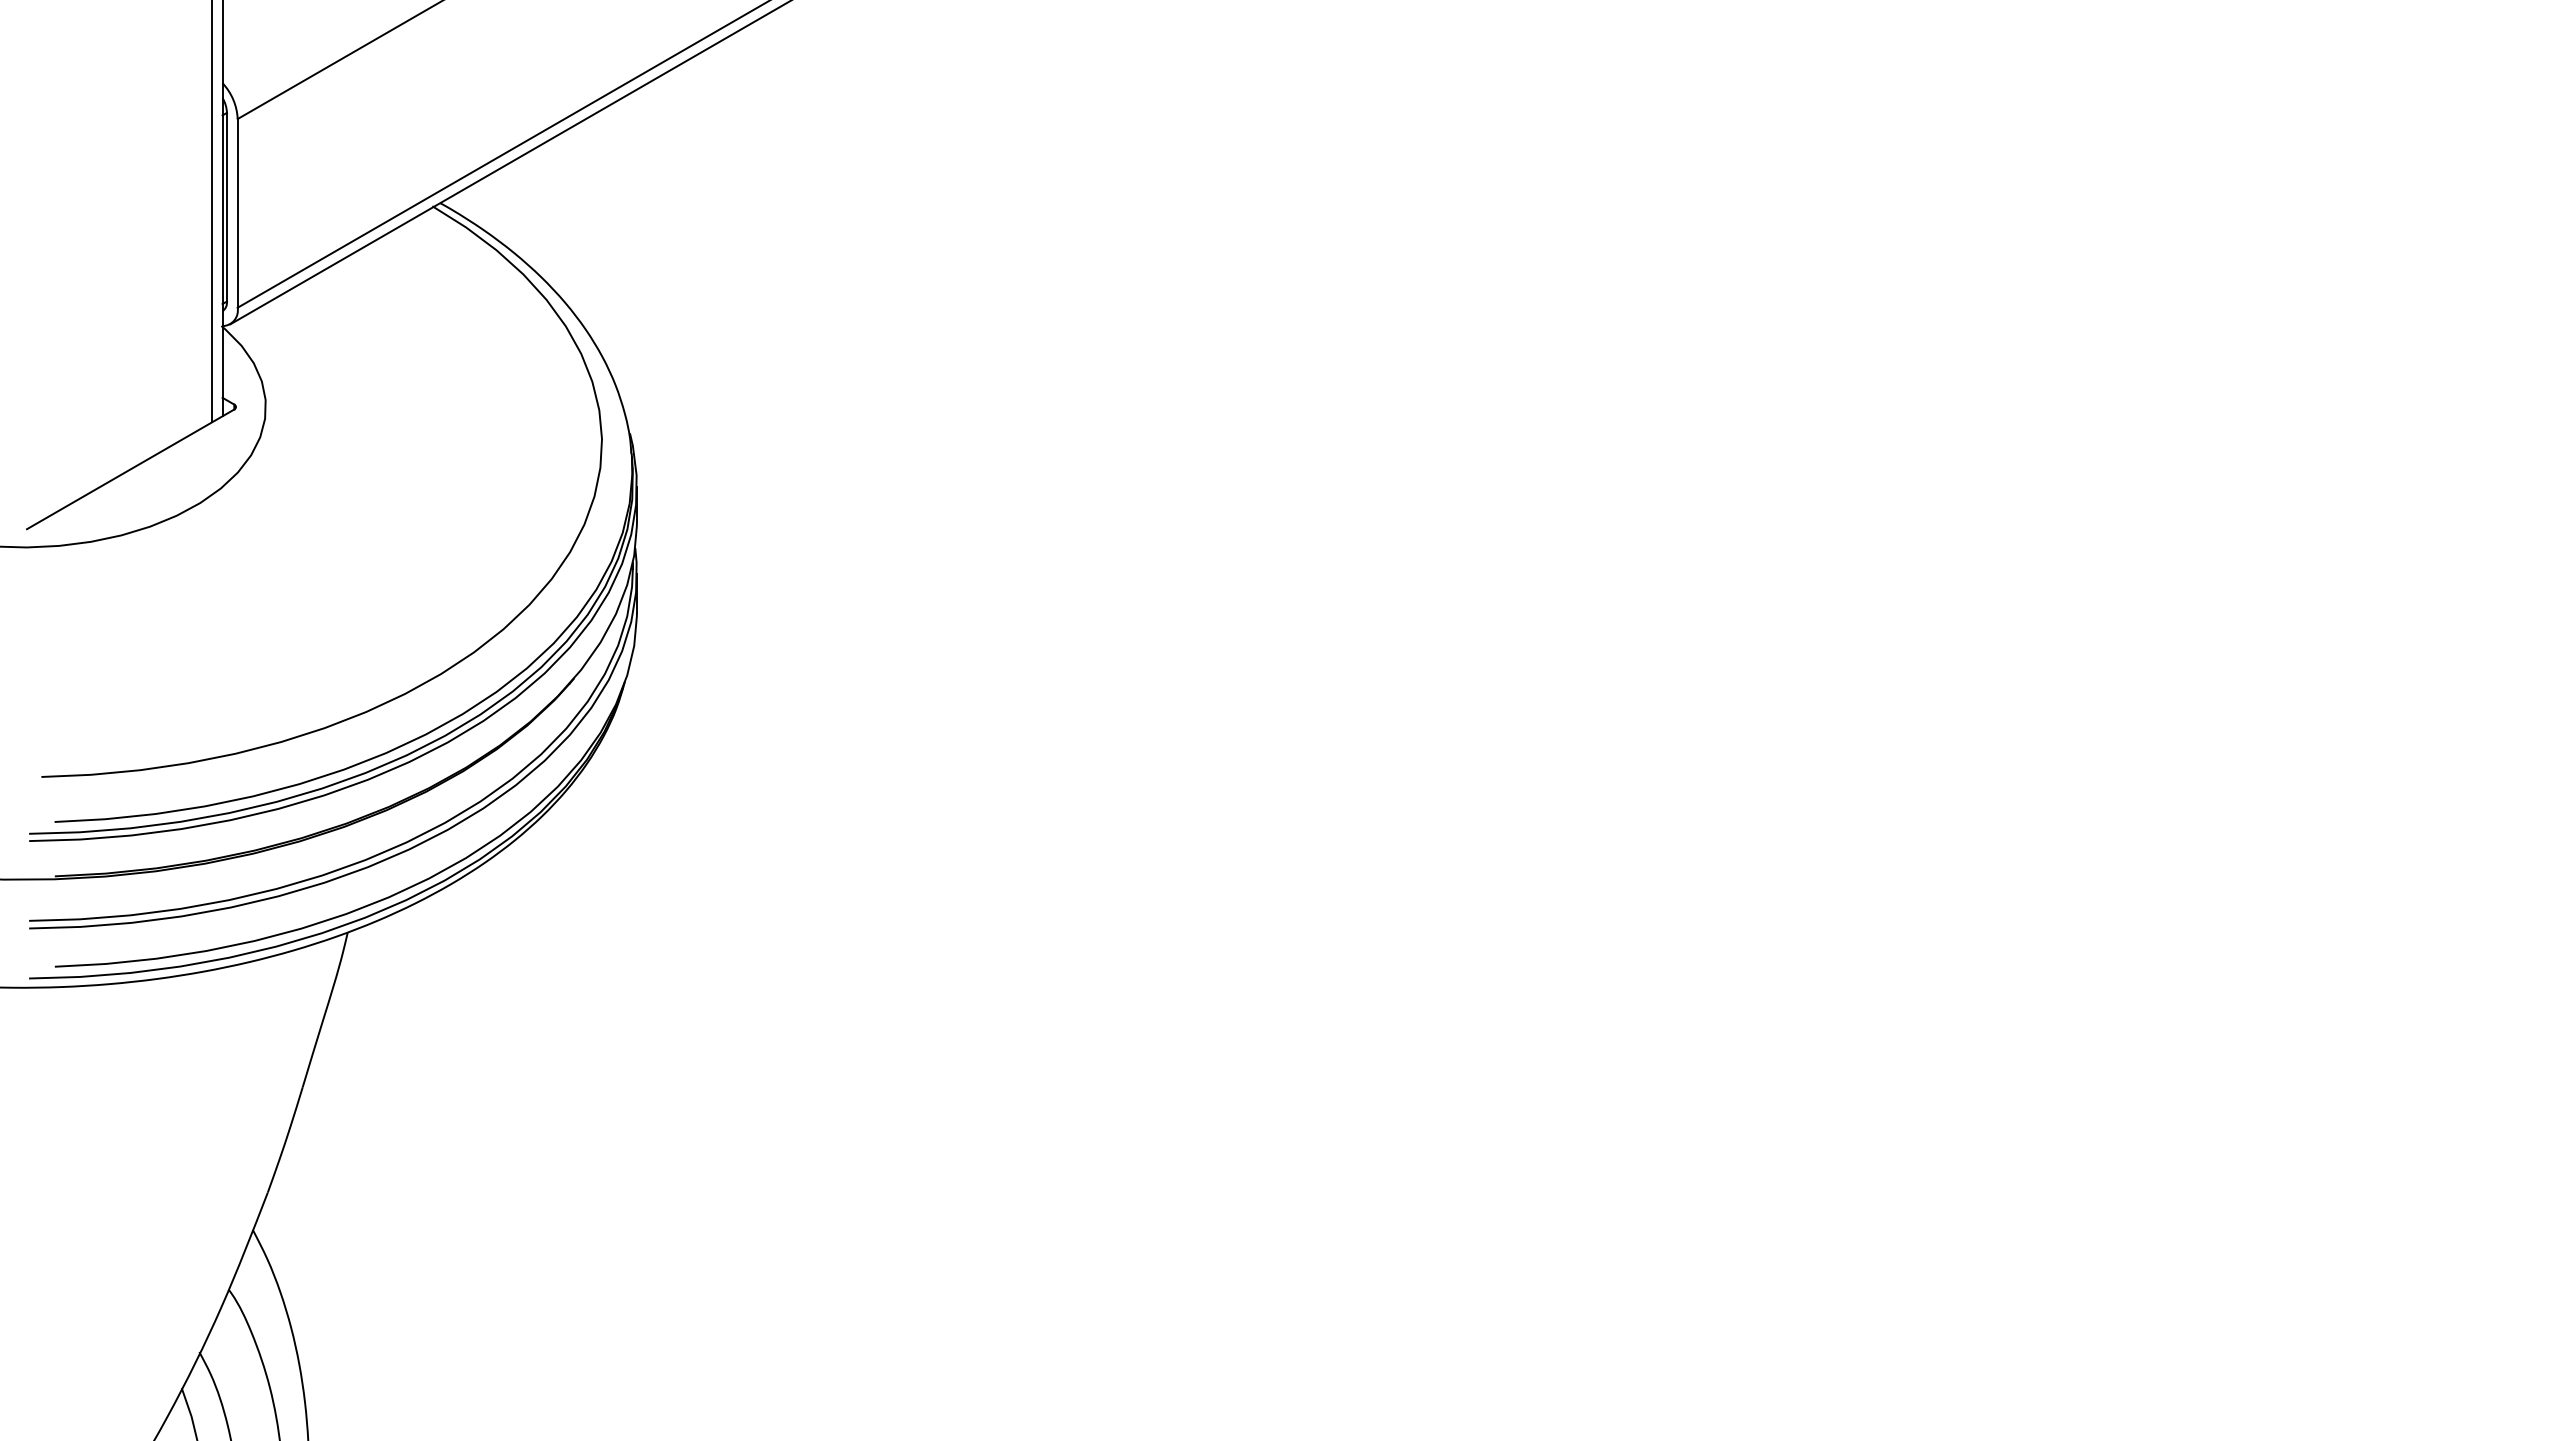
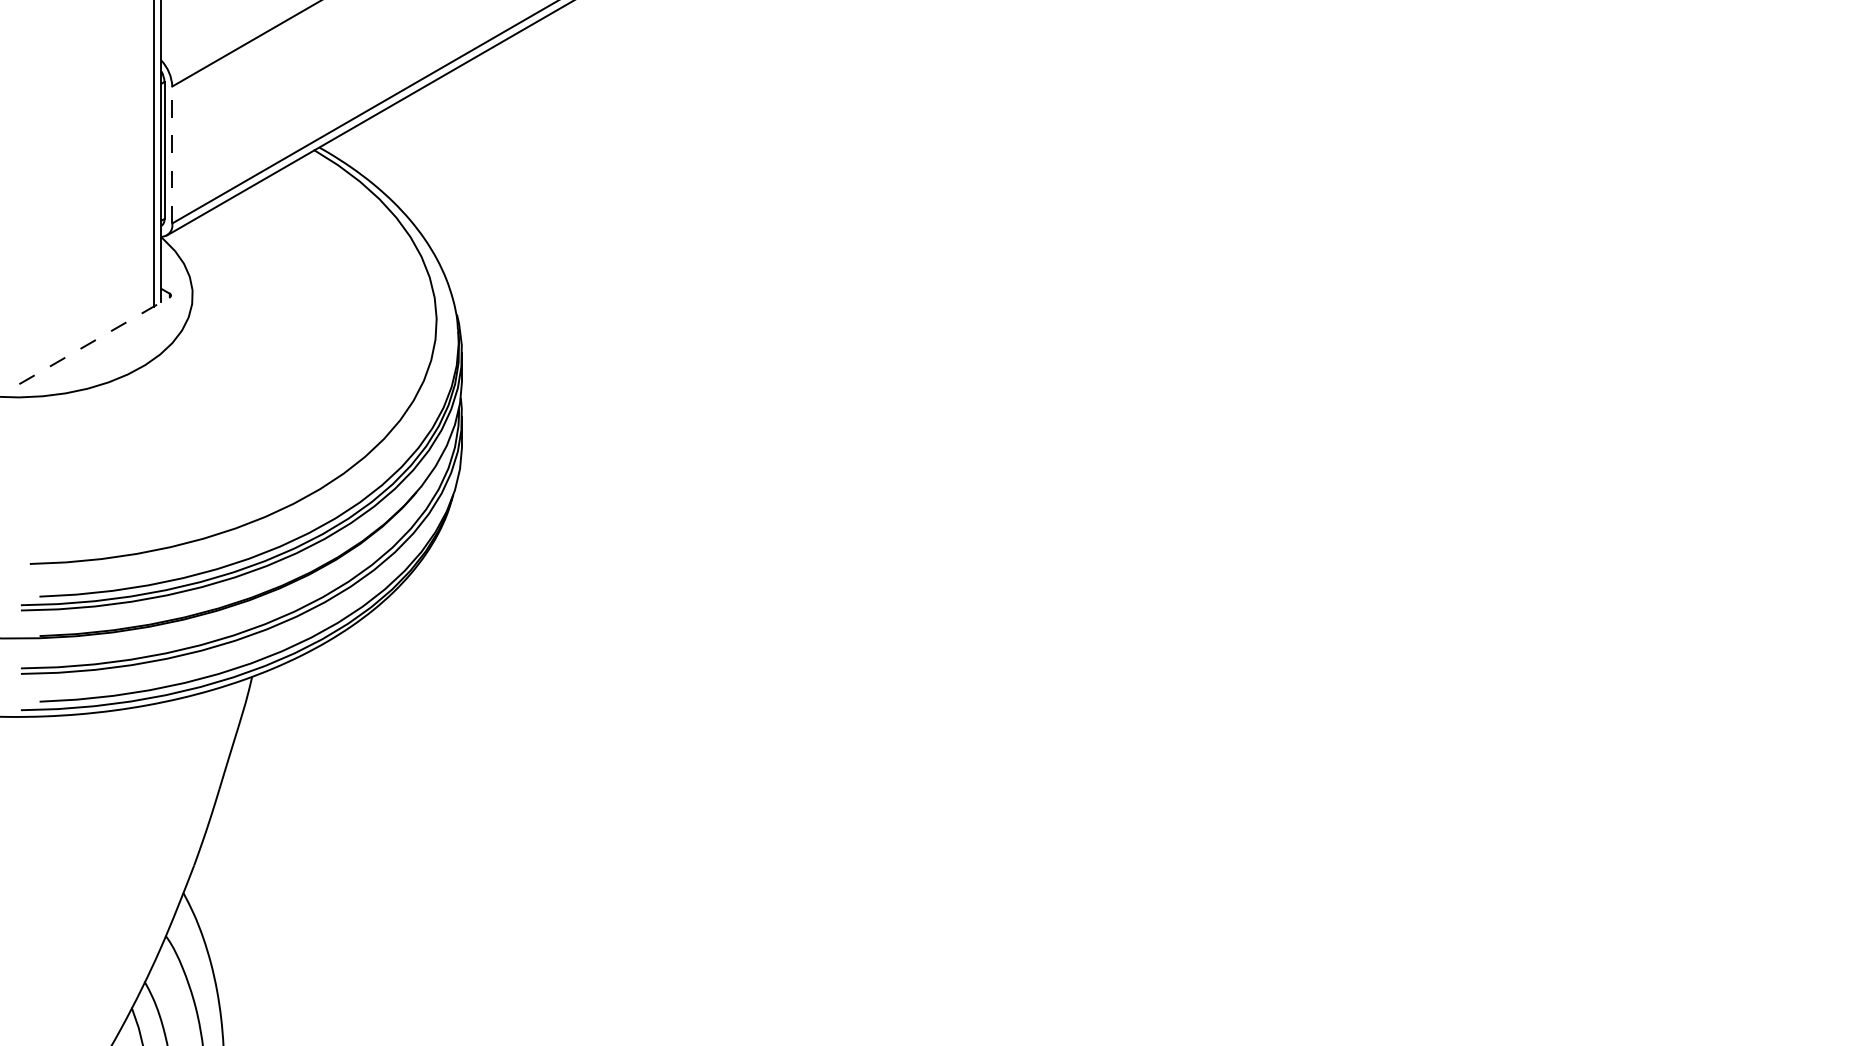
line: (237, 212) -> (172, 154), solid -> dashed
line: (130, 469) -> (94, 340), solid -> dashed

